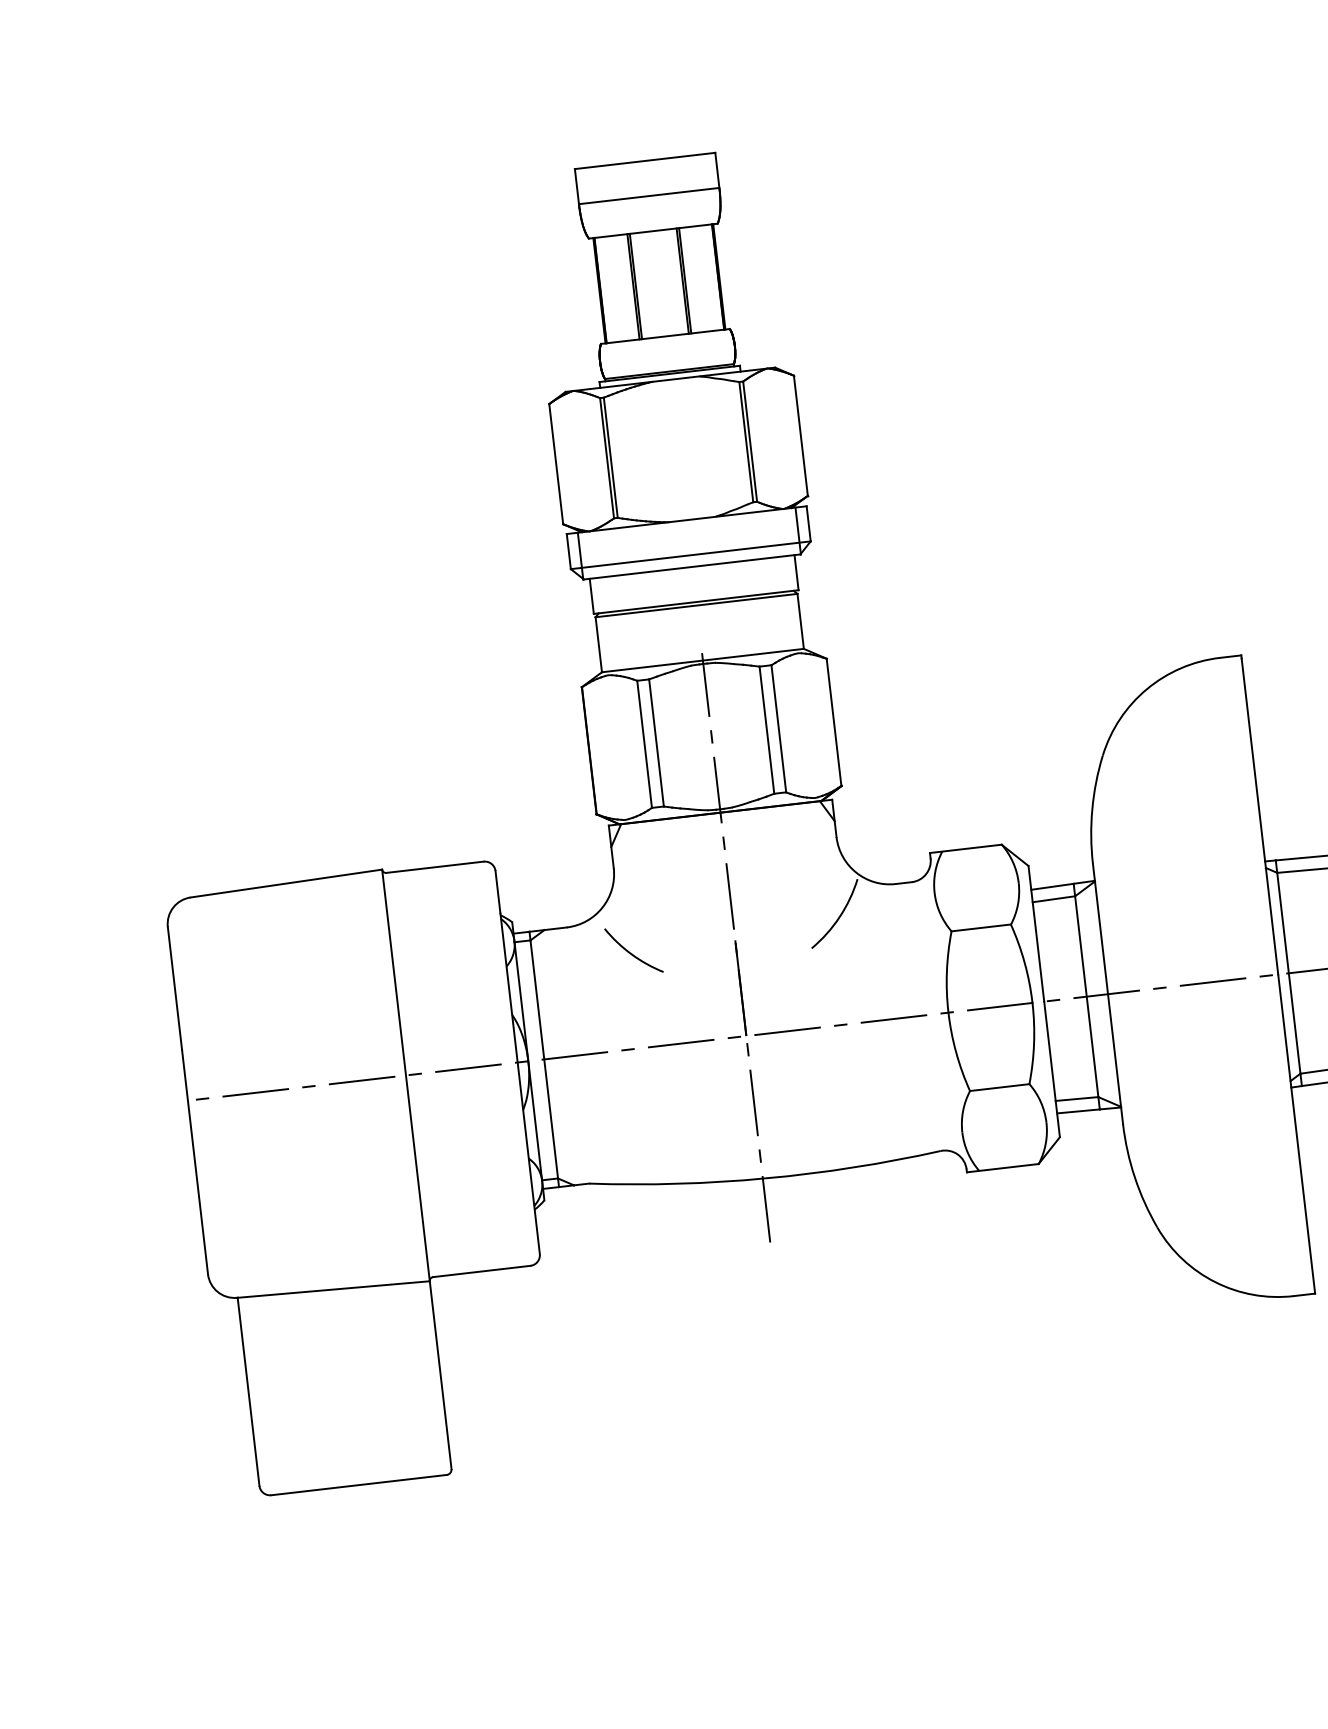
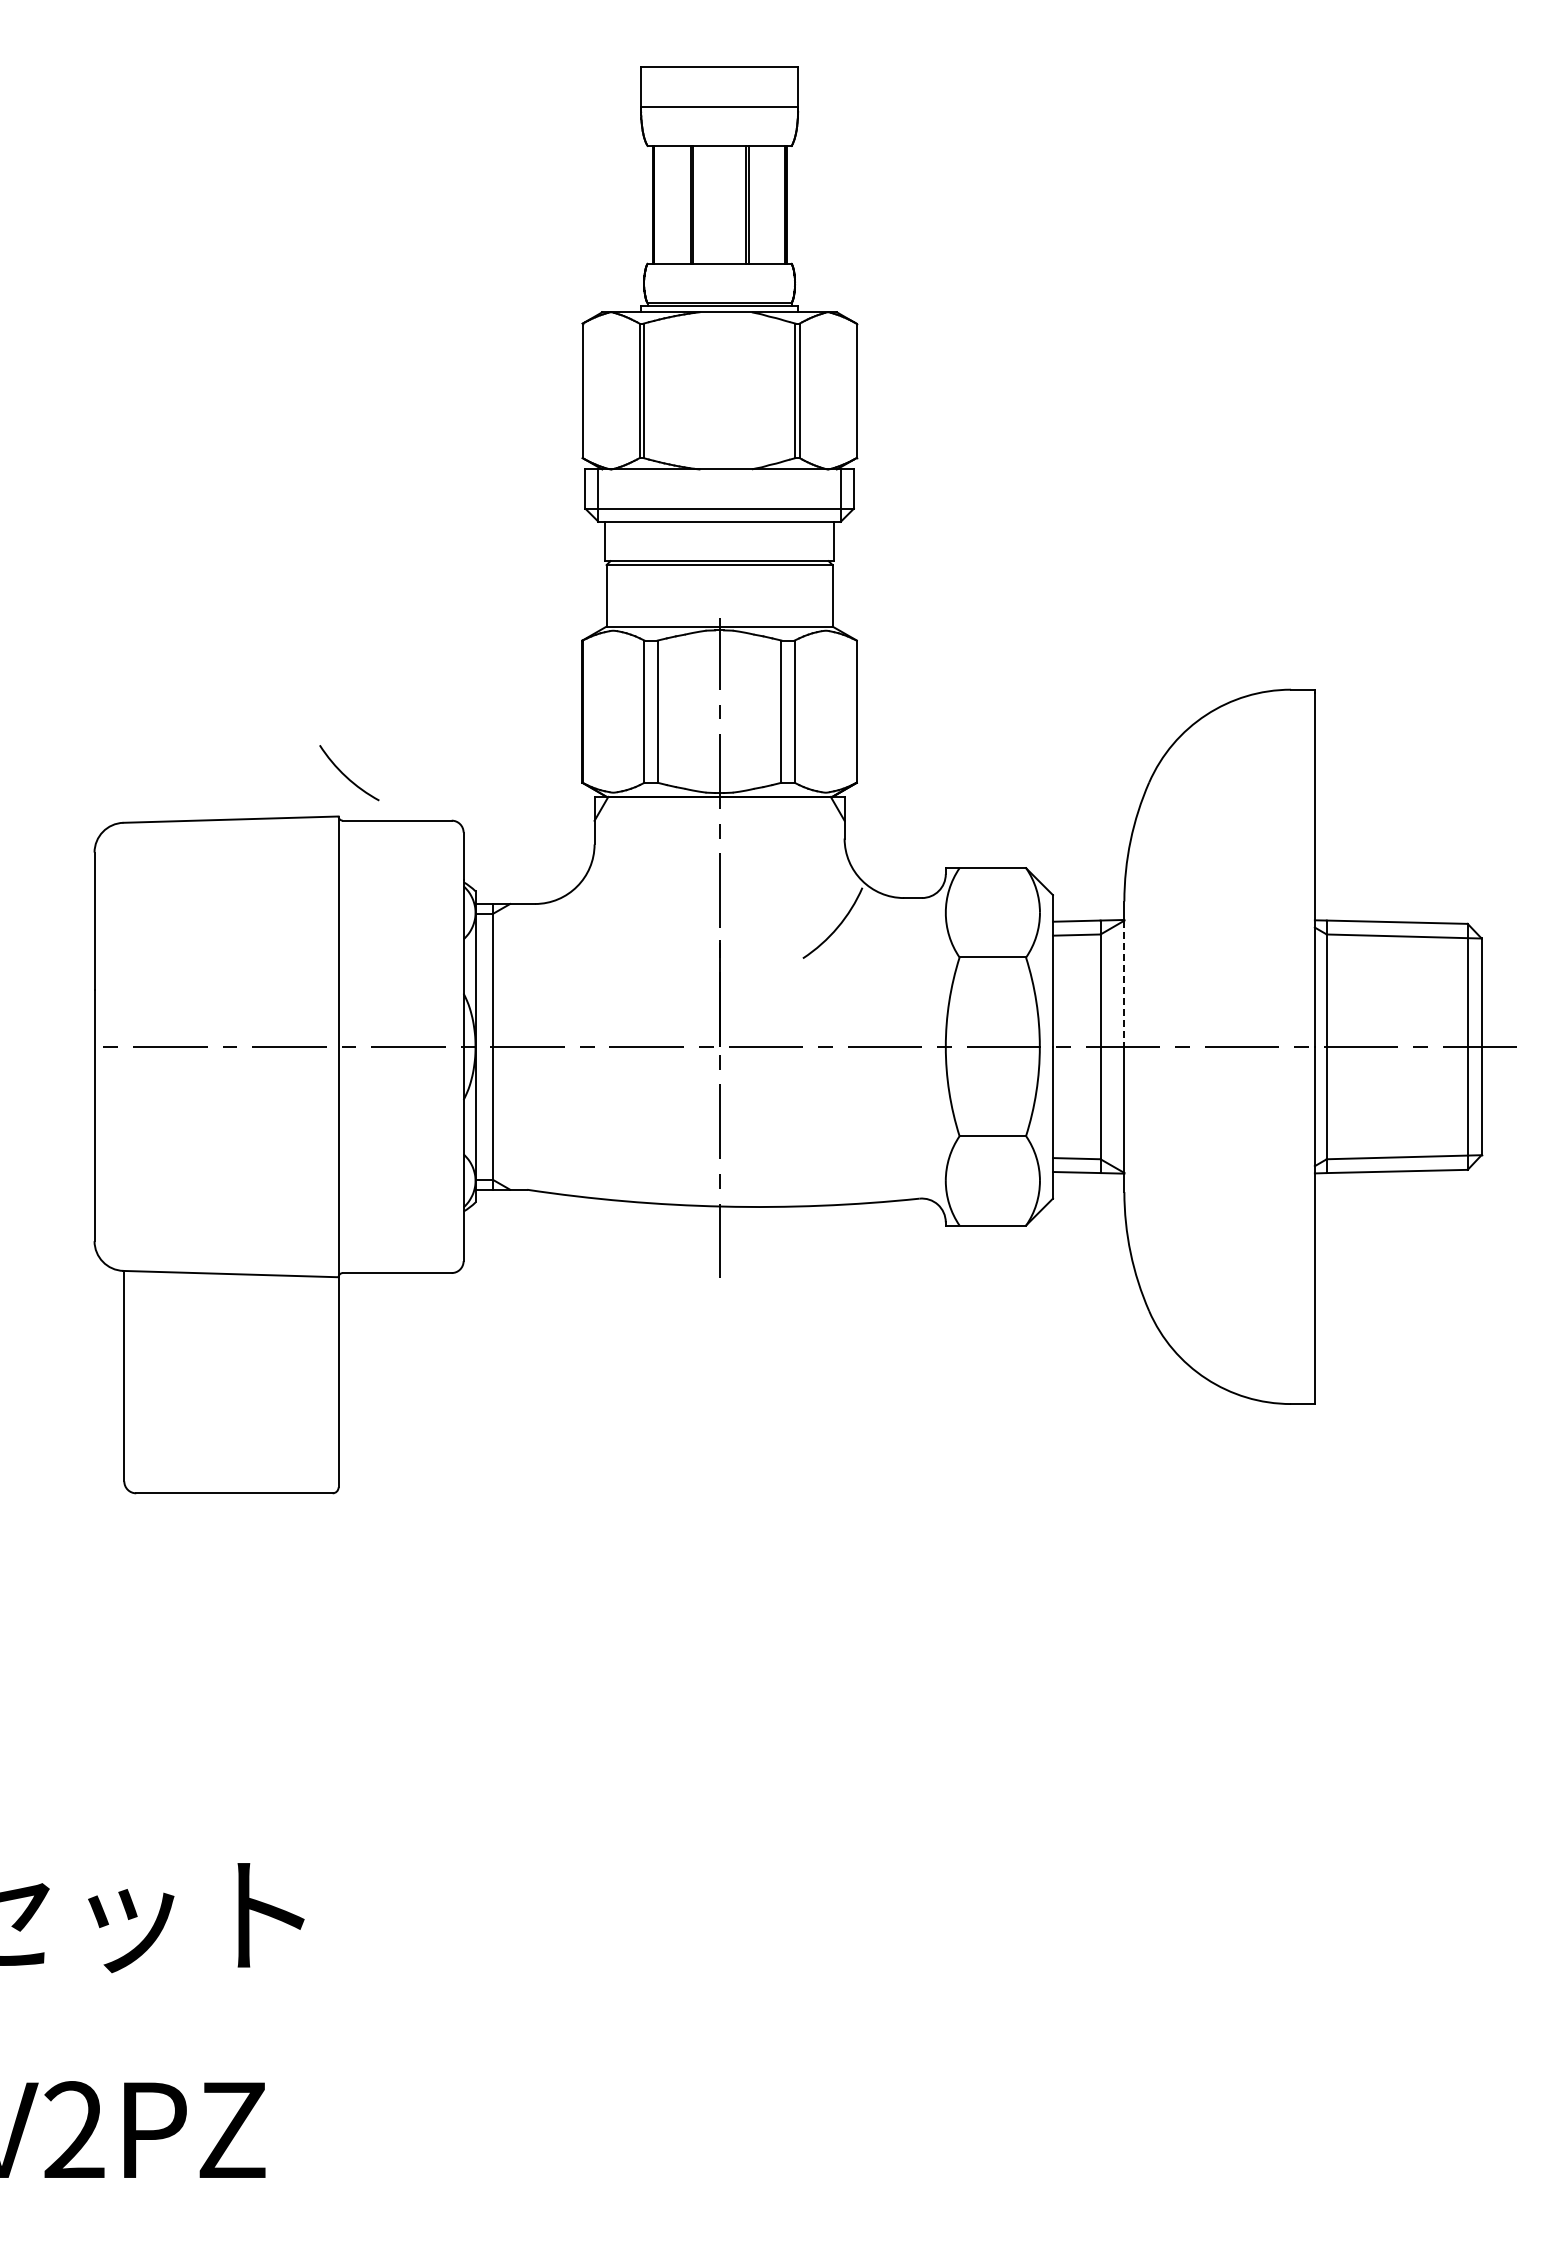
line: (1101, 938) -> (1124, 984), solid -> dashed
arc: (631, 953) -> (346, 775), moved

